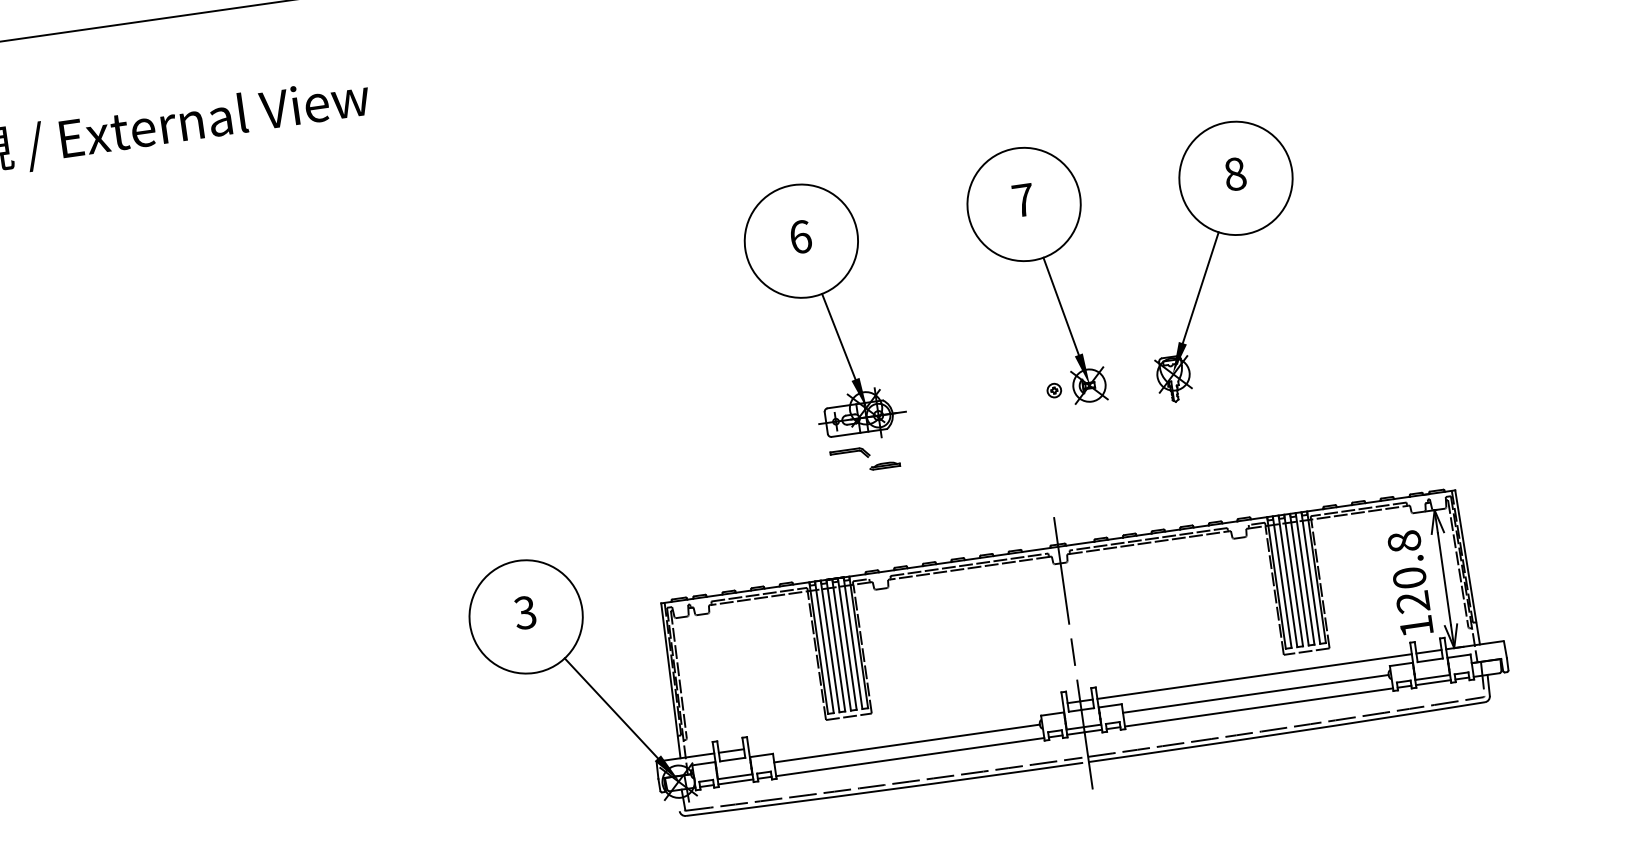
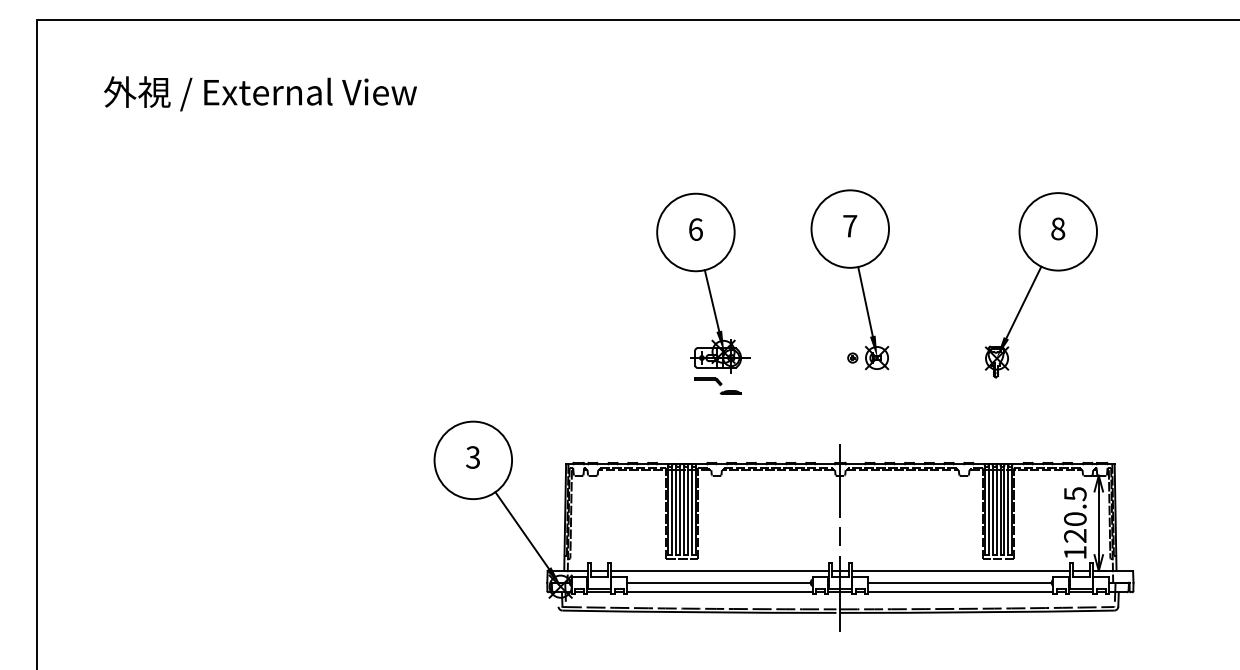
part: (1212, 258) -> (1034, 283), moved
text: (1404, 542) -> (1075, 494), 120.8 -> 120.5
line: (905, 725) -> (719, 570), added

